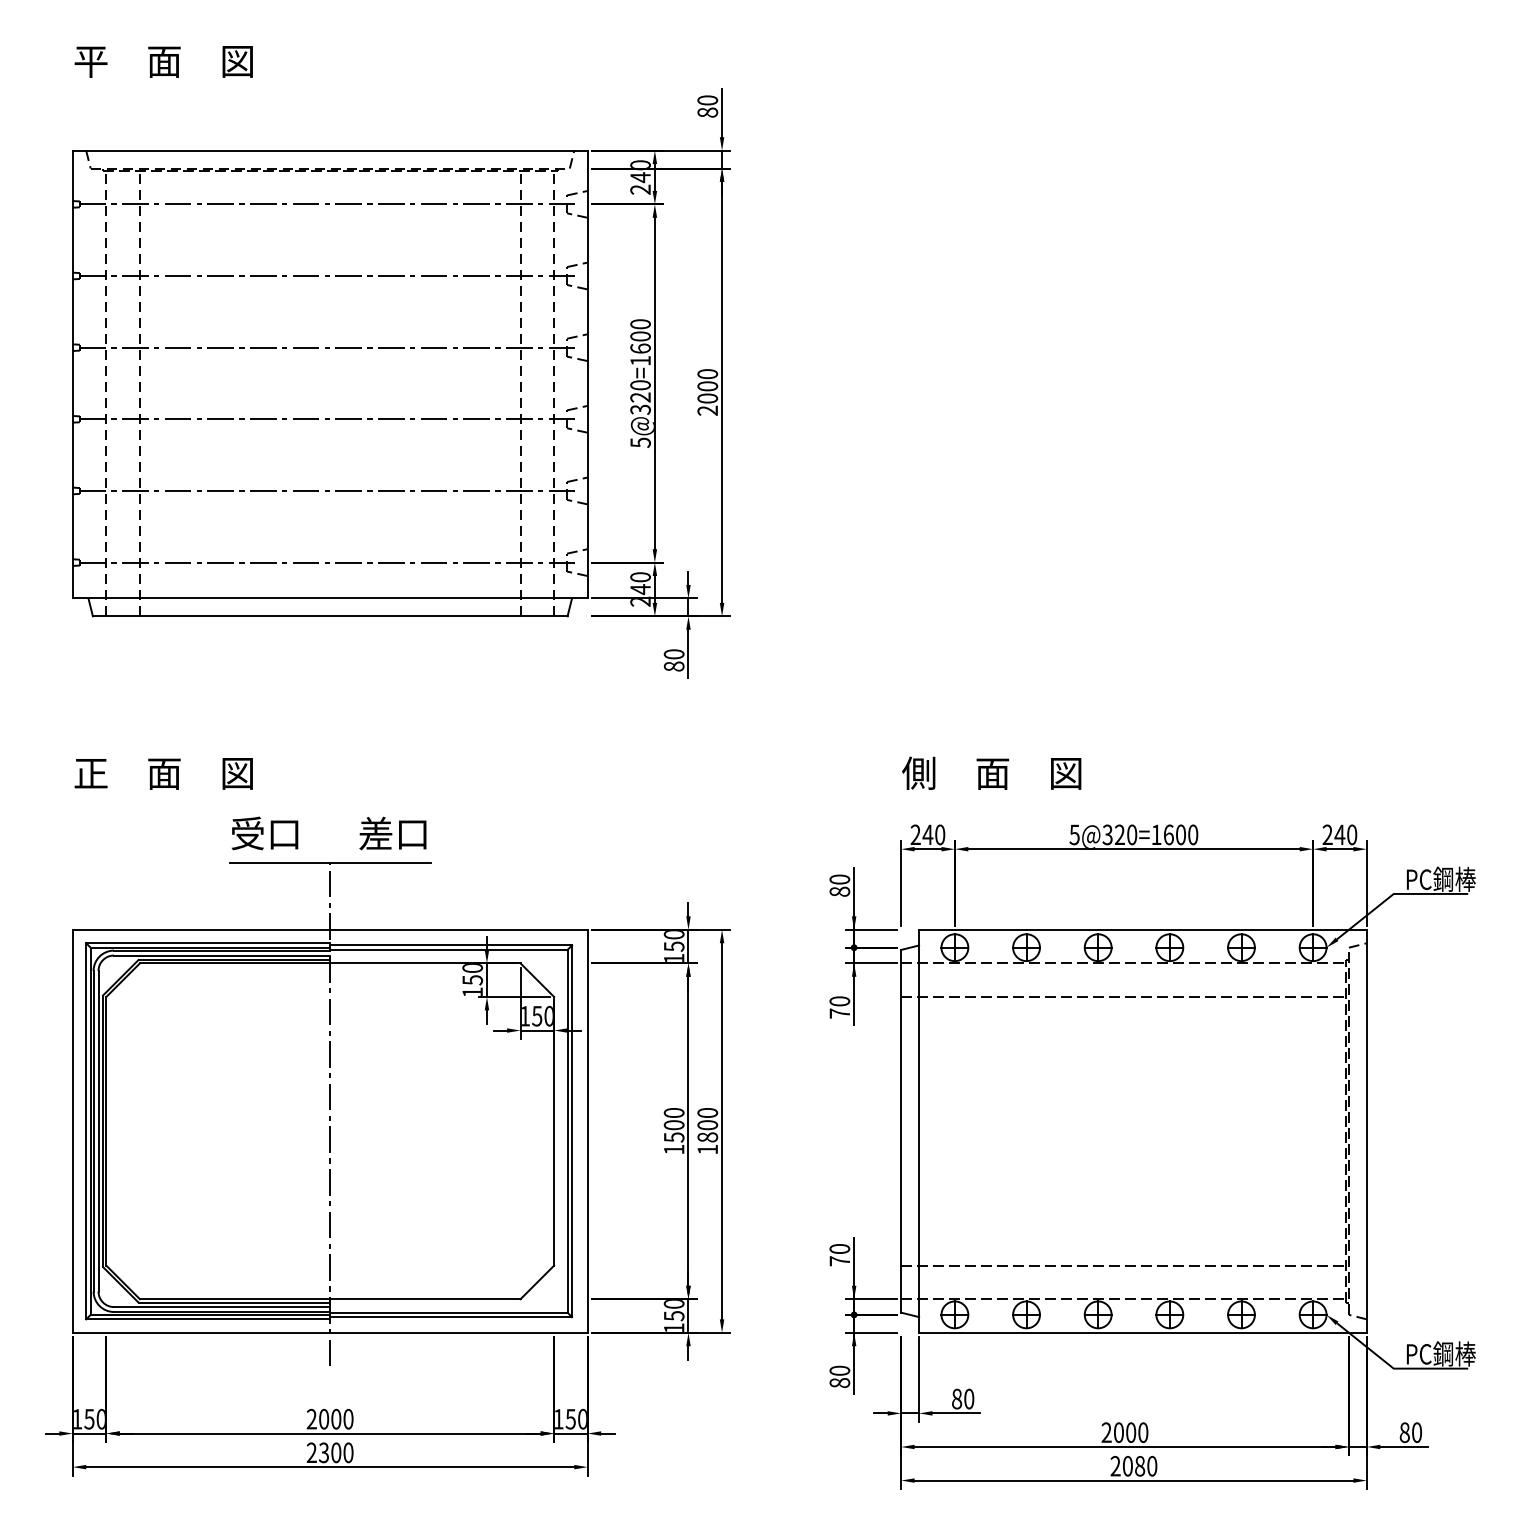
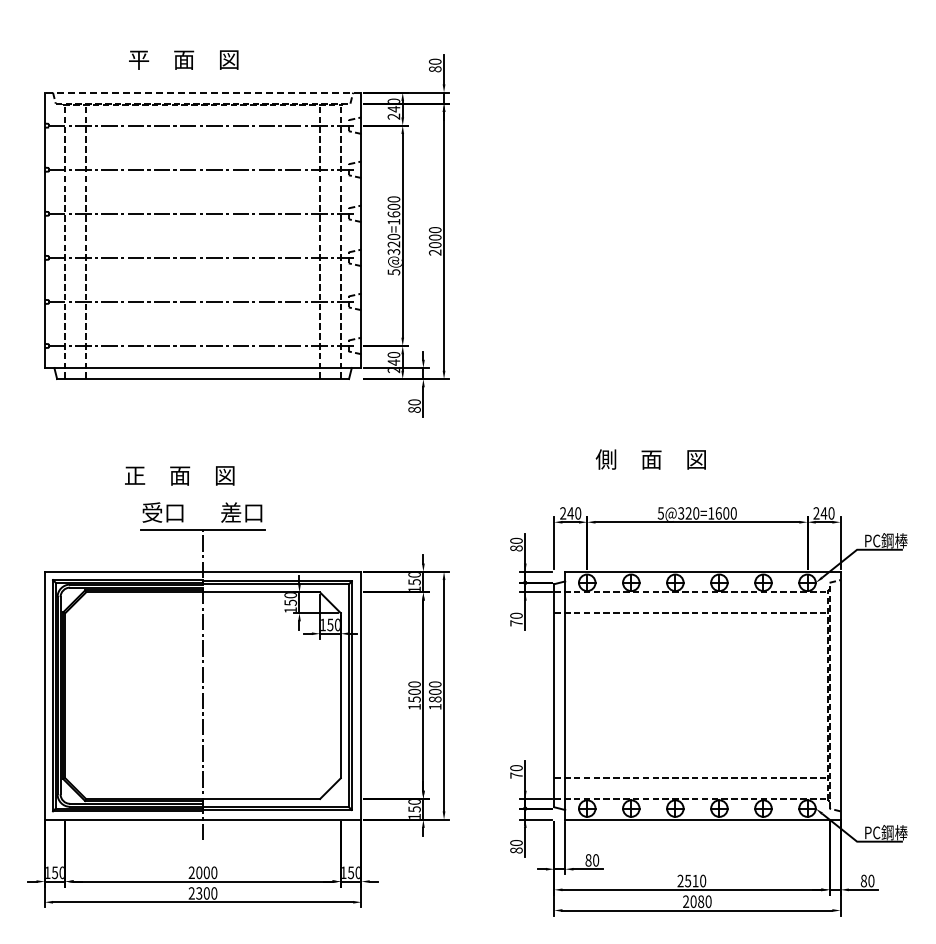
text: (163, 60) -> (183, 59), moved
line: (329, 150) -> (202, 92), solid -> dashed
text: (163, 773) -> (179, 475), moved
text: (991, 773) -> (650, 459), moved
text: (1124, 1431) -> (691, 880), 2000 -> 2510

